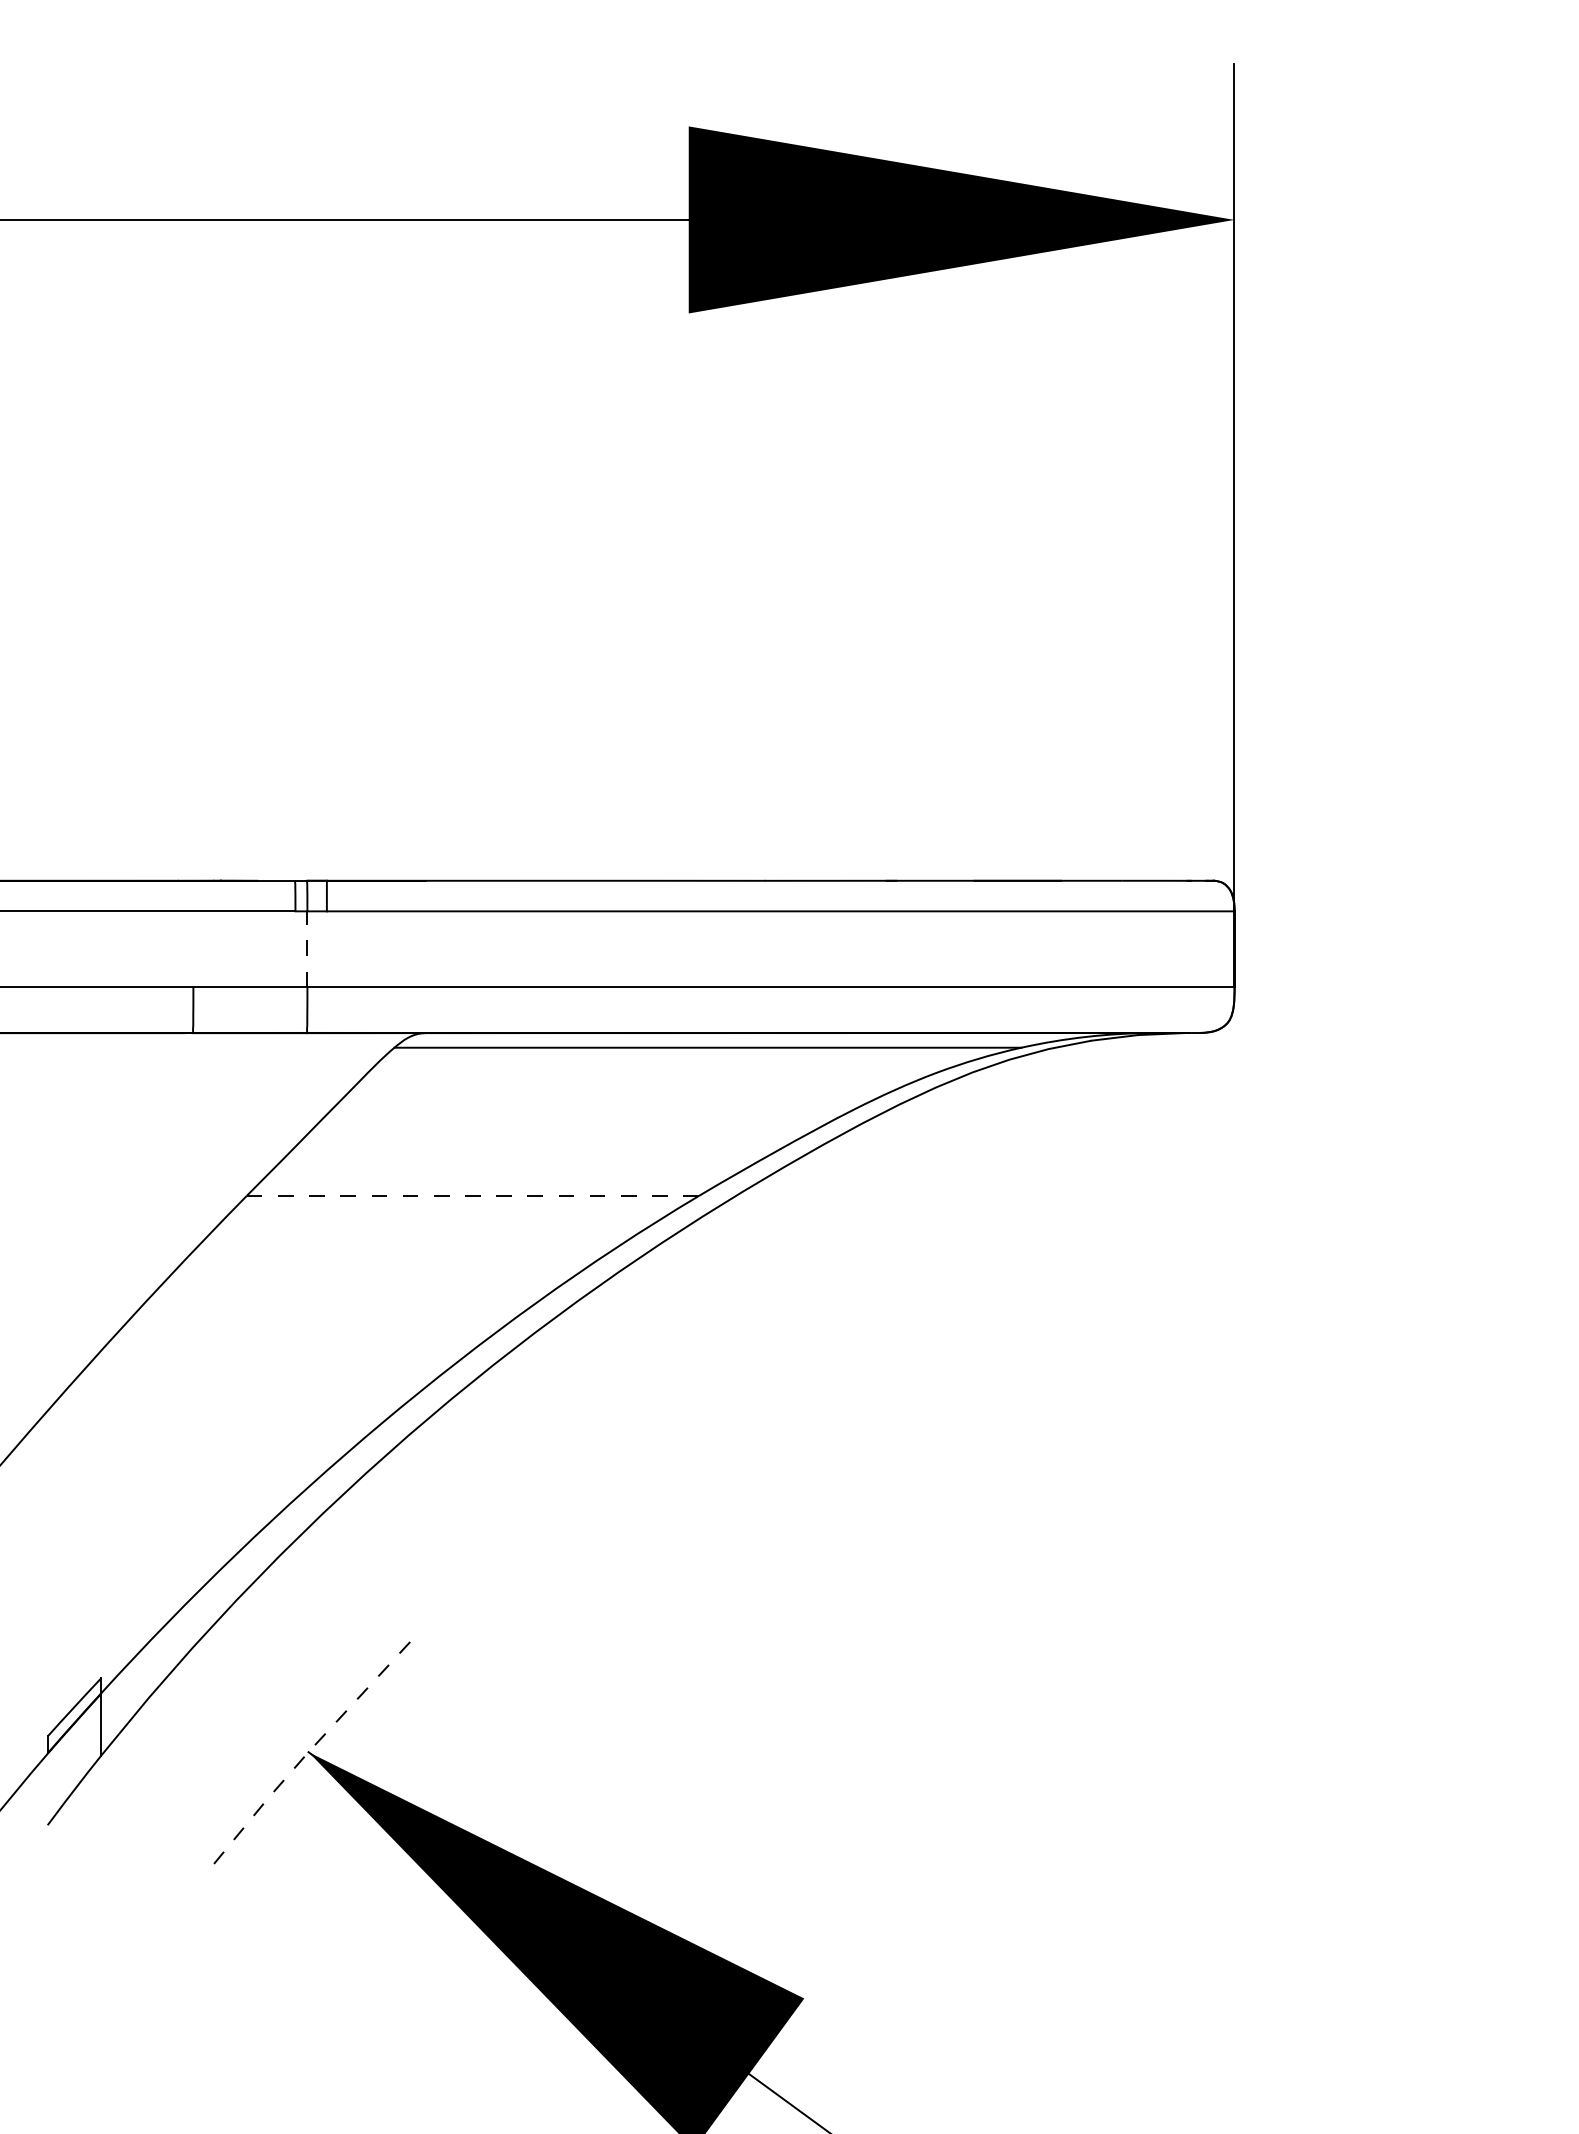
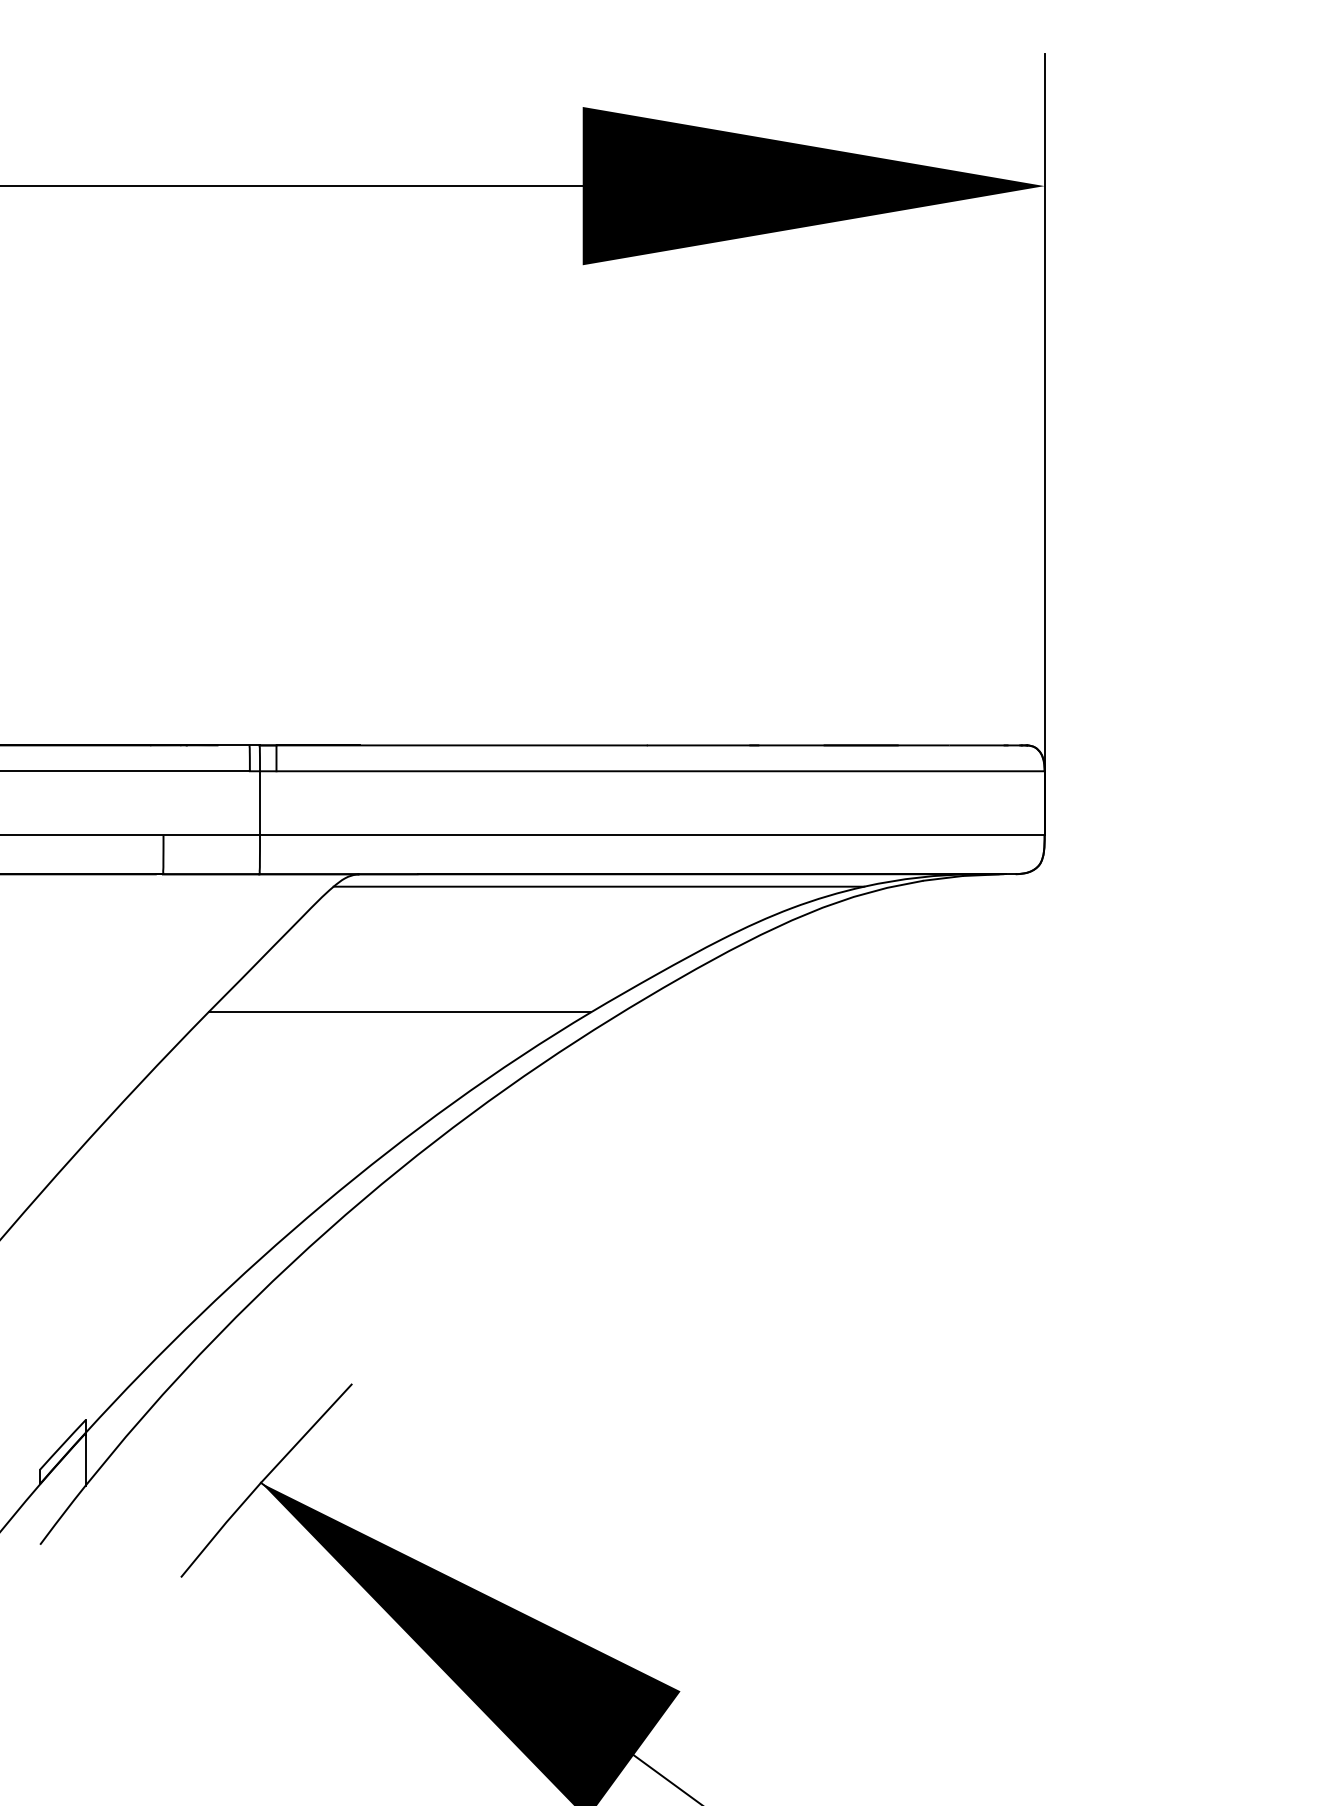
line: (307, 948) -> (260, 802), dashed -> solid
line: (472, 1196) -> (399, 1012), dashed -> solid
line: (311, 1748) -> (263, 1479), dashed -> solid

